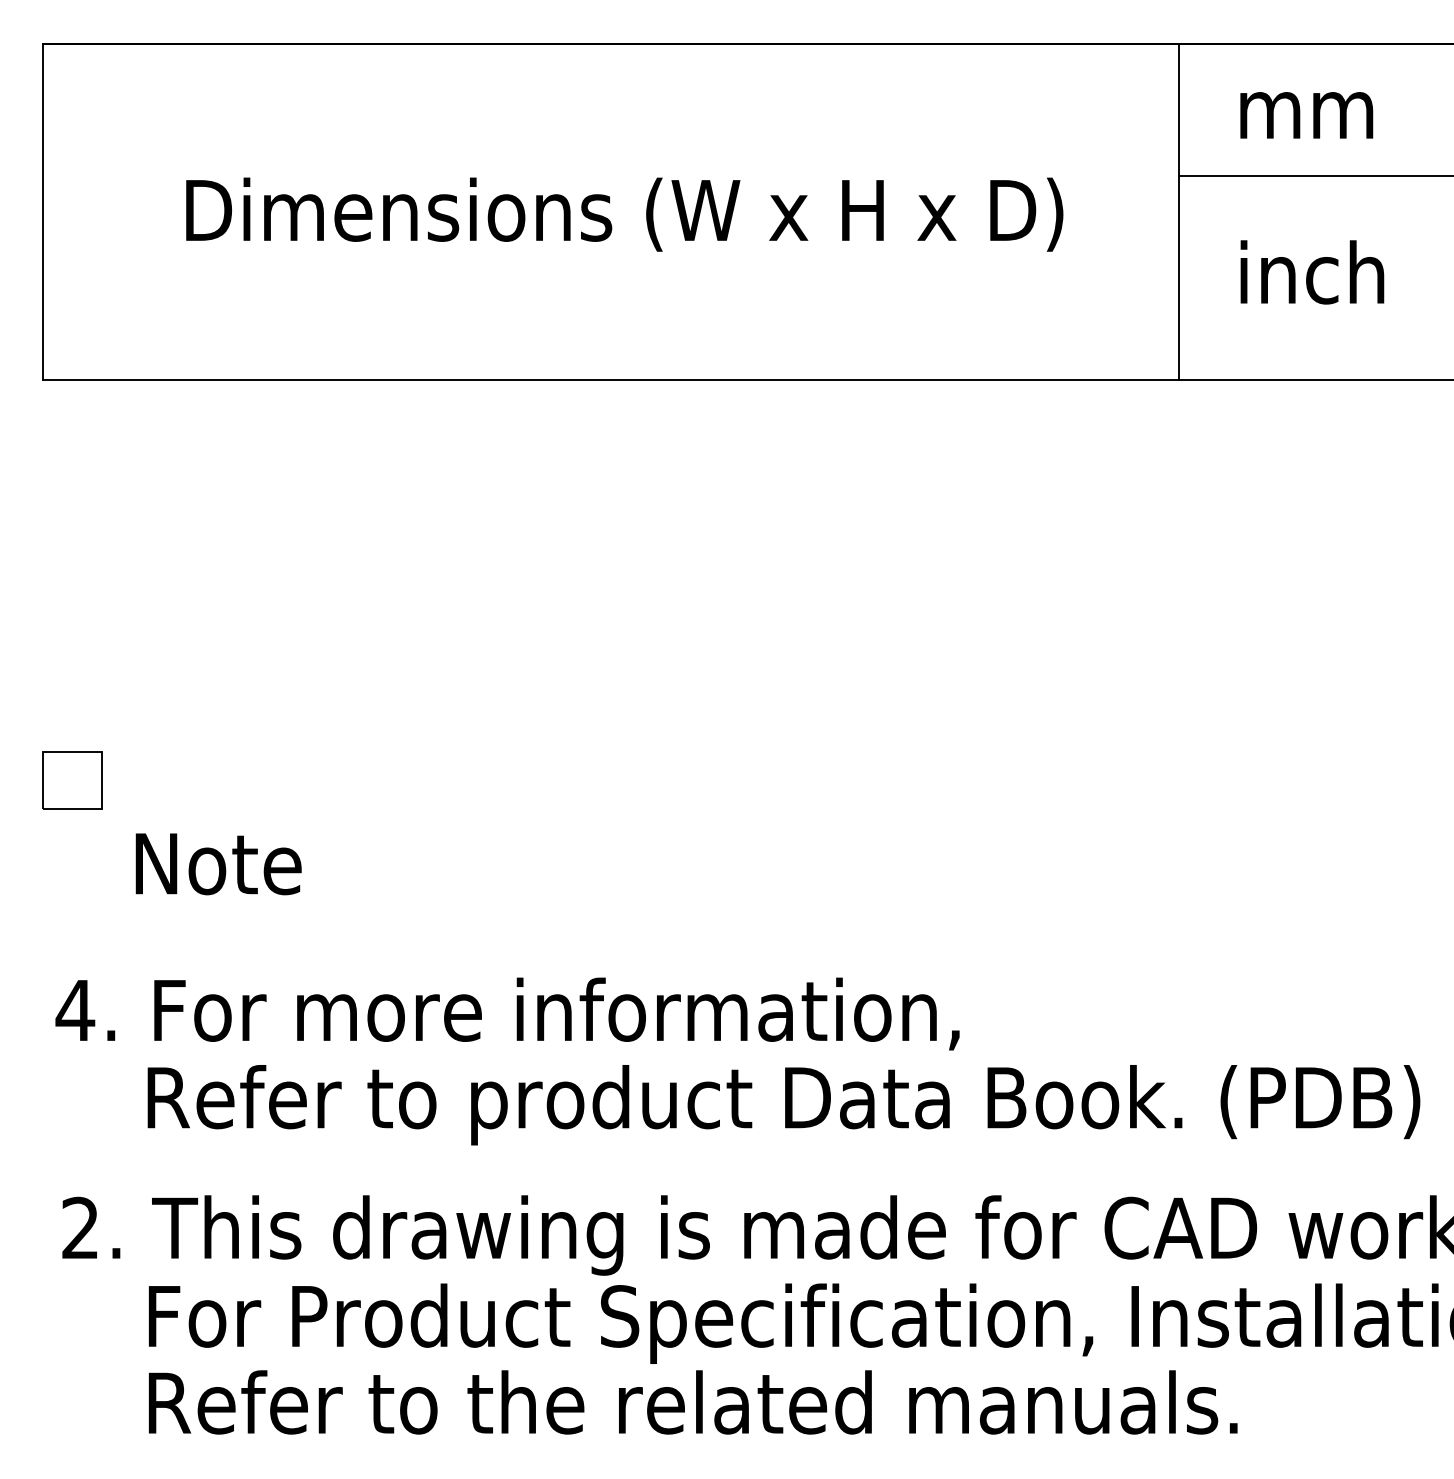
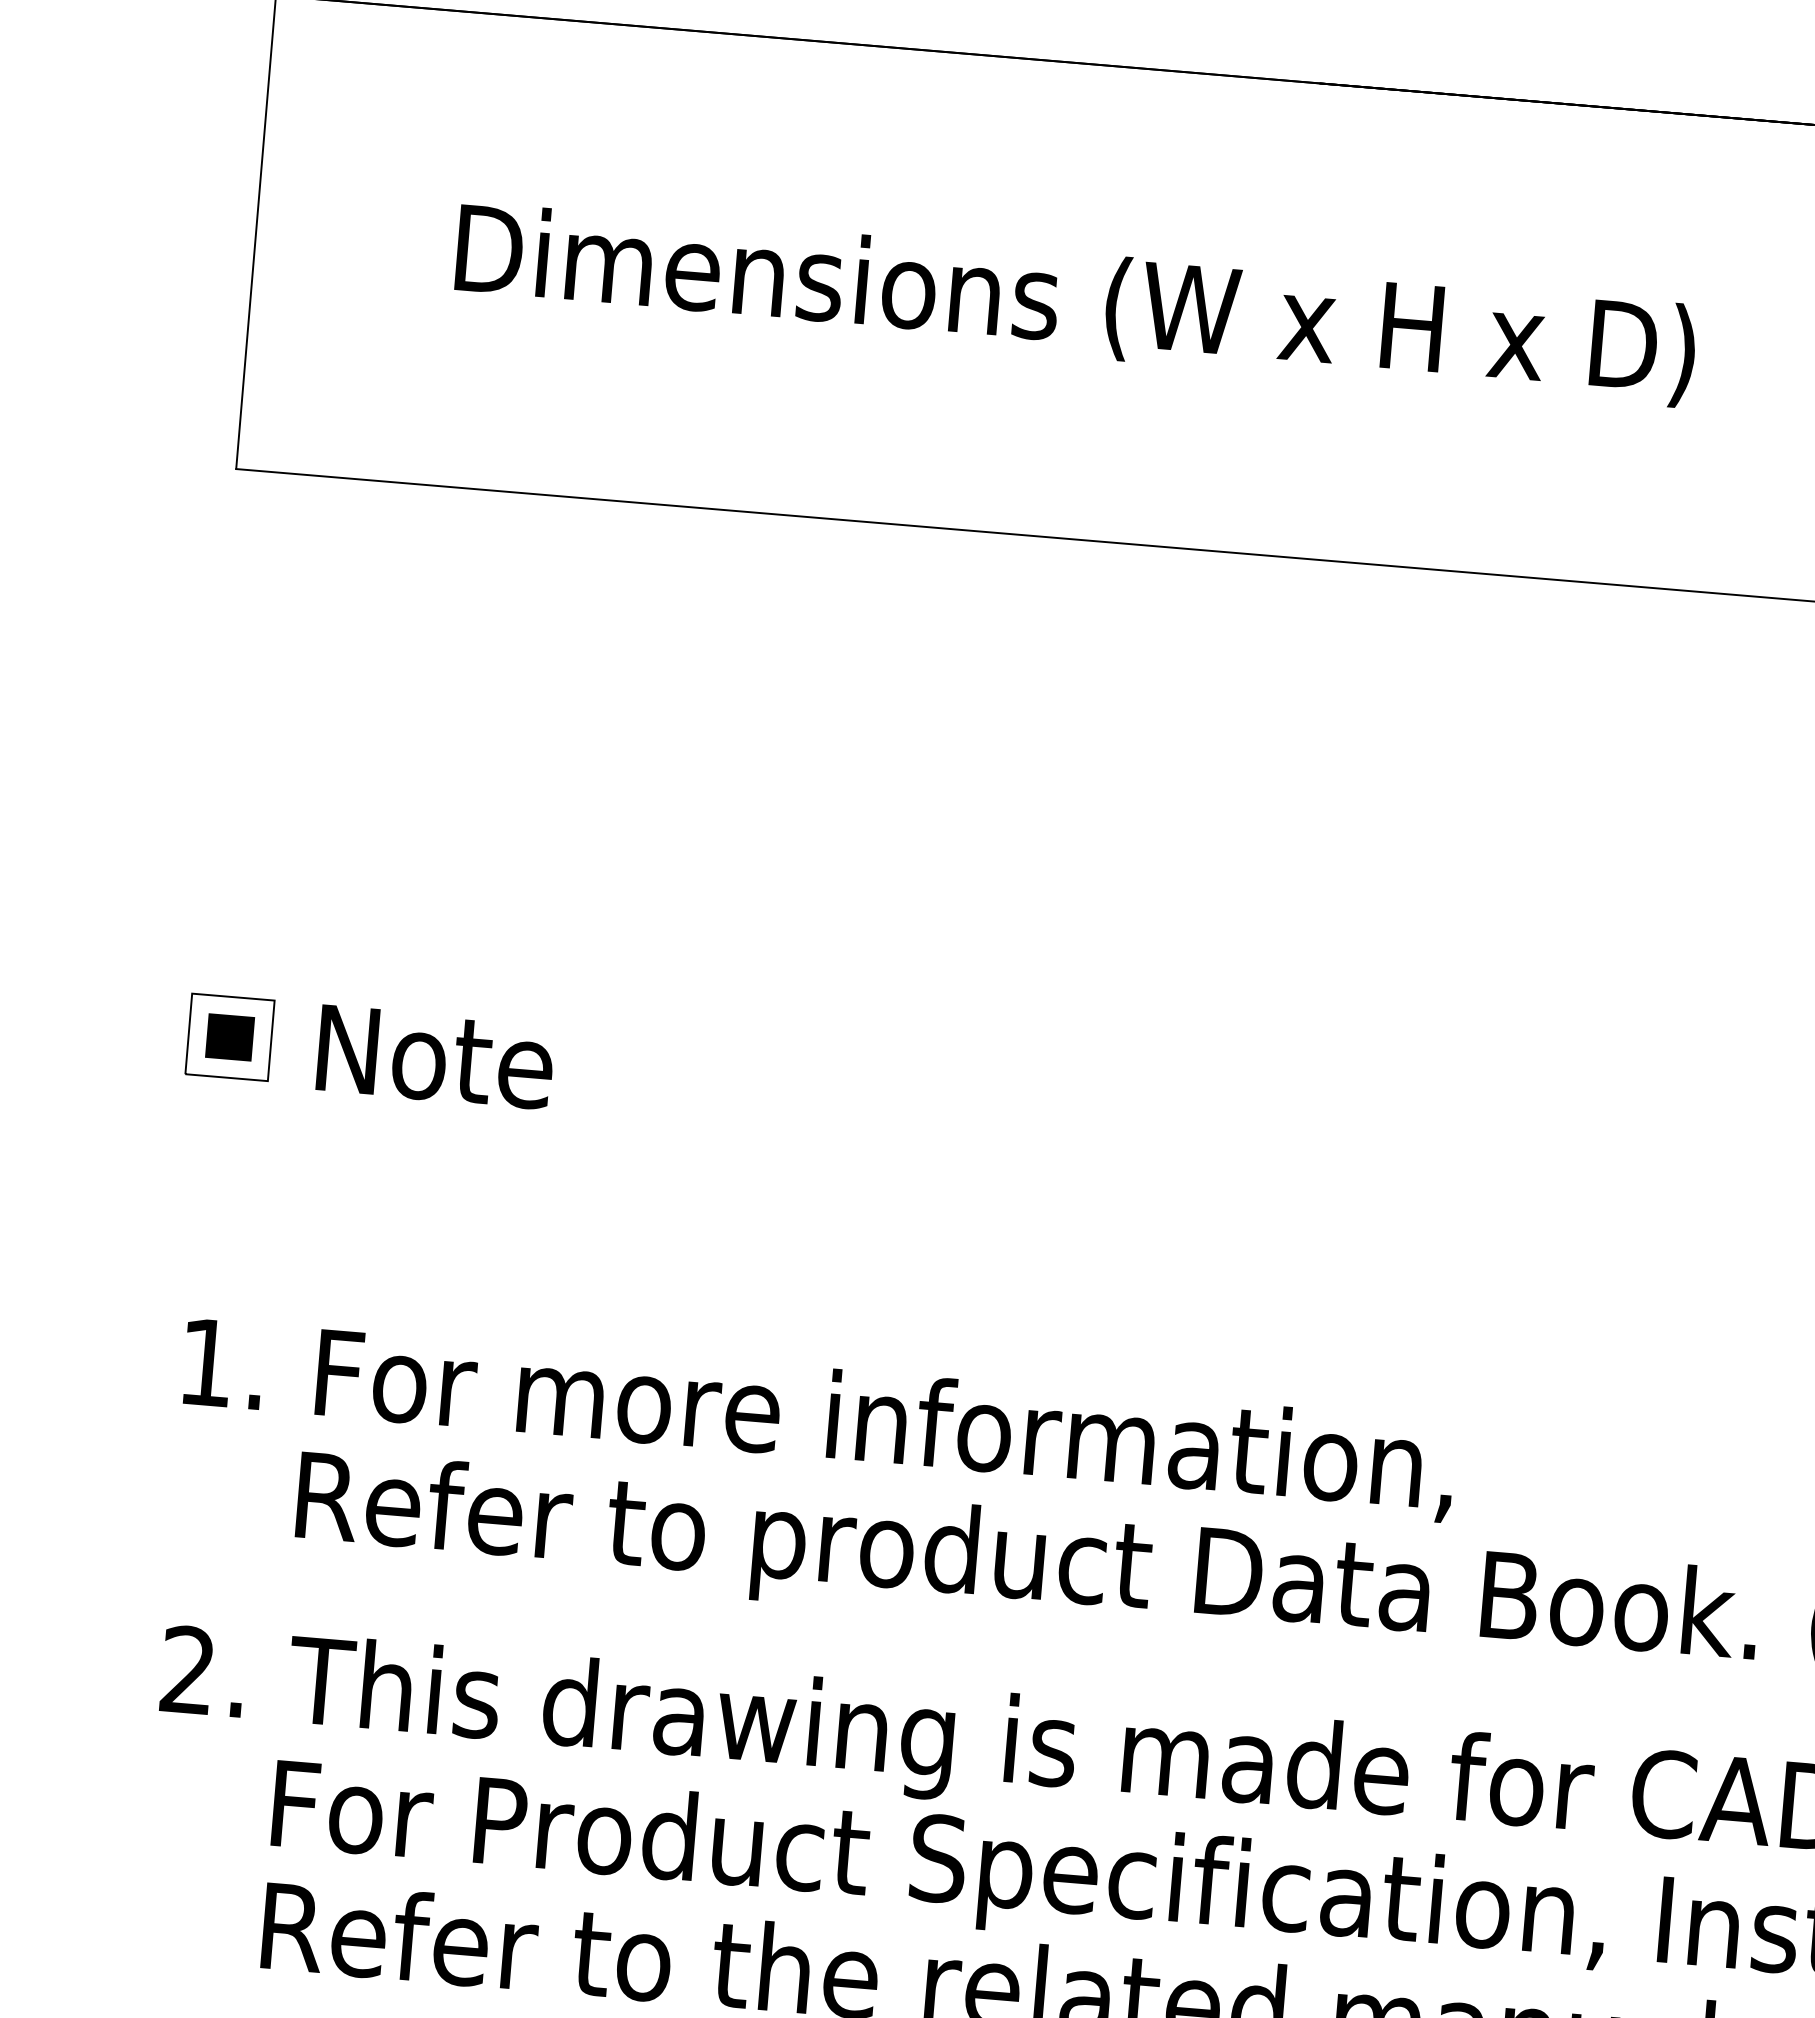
fill: (72, 780) -> (229, 1037), added
text: (218, 864) -> (435, 1057), moved
text: (75, 1010) -> (206, 1362), 4. -> 1.

